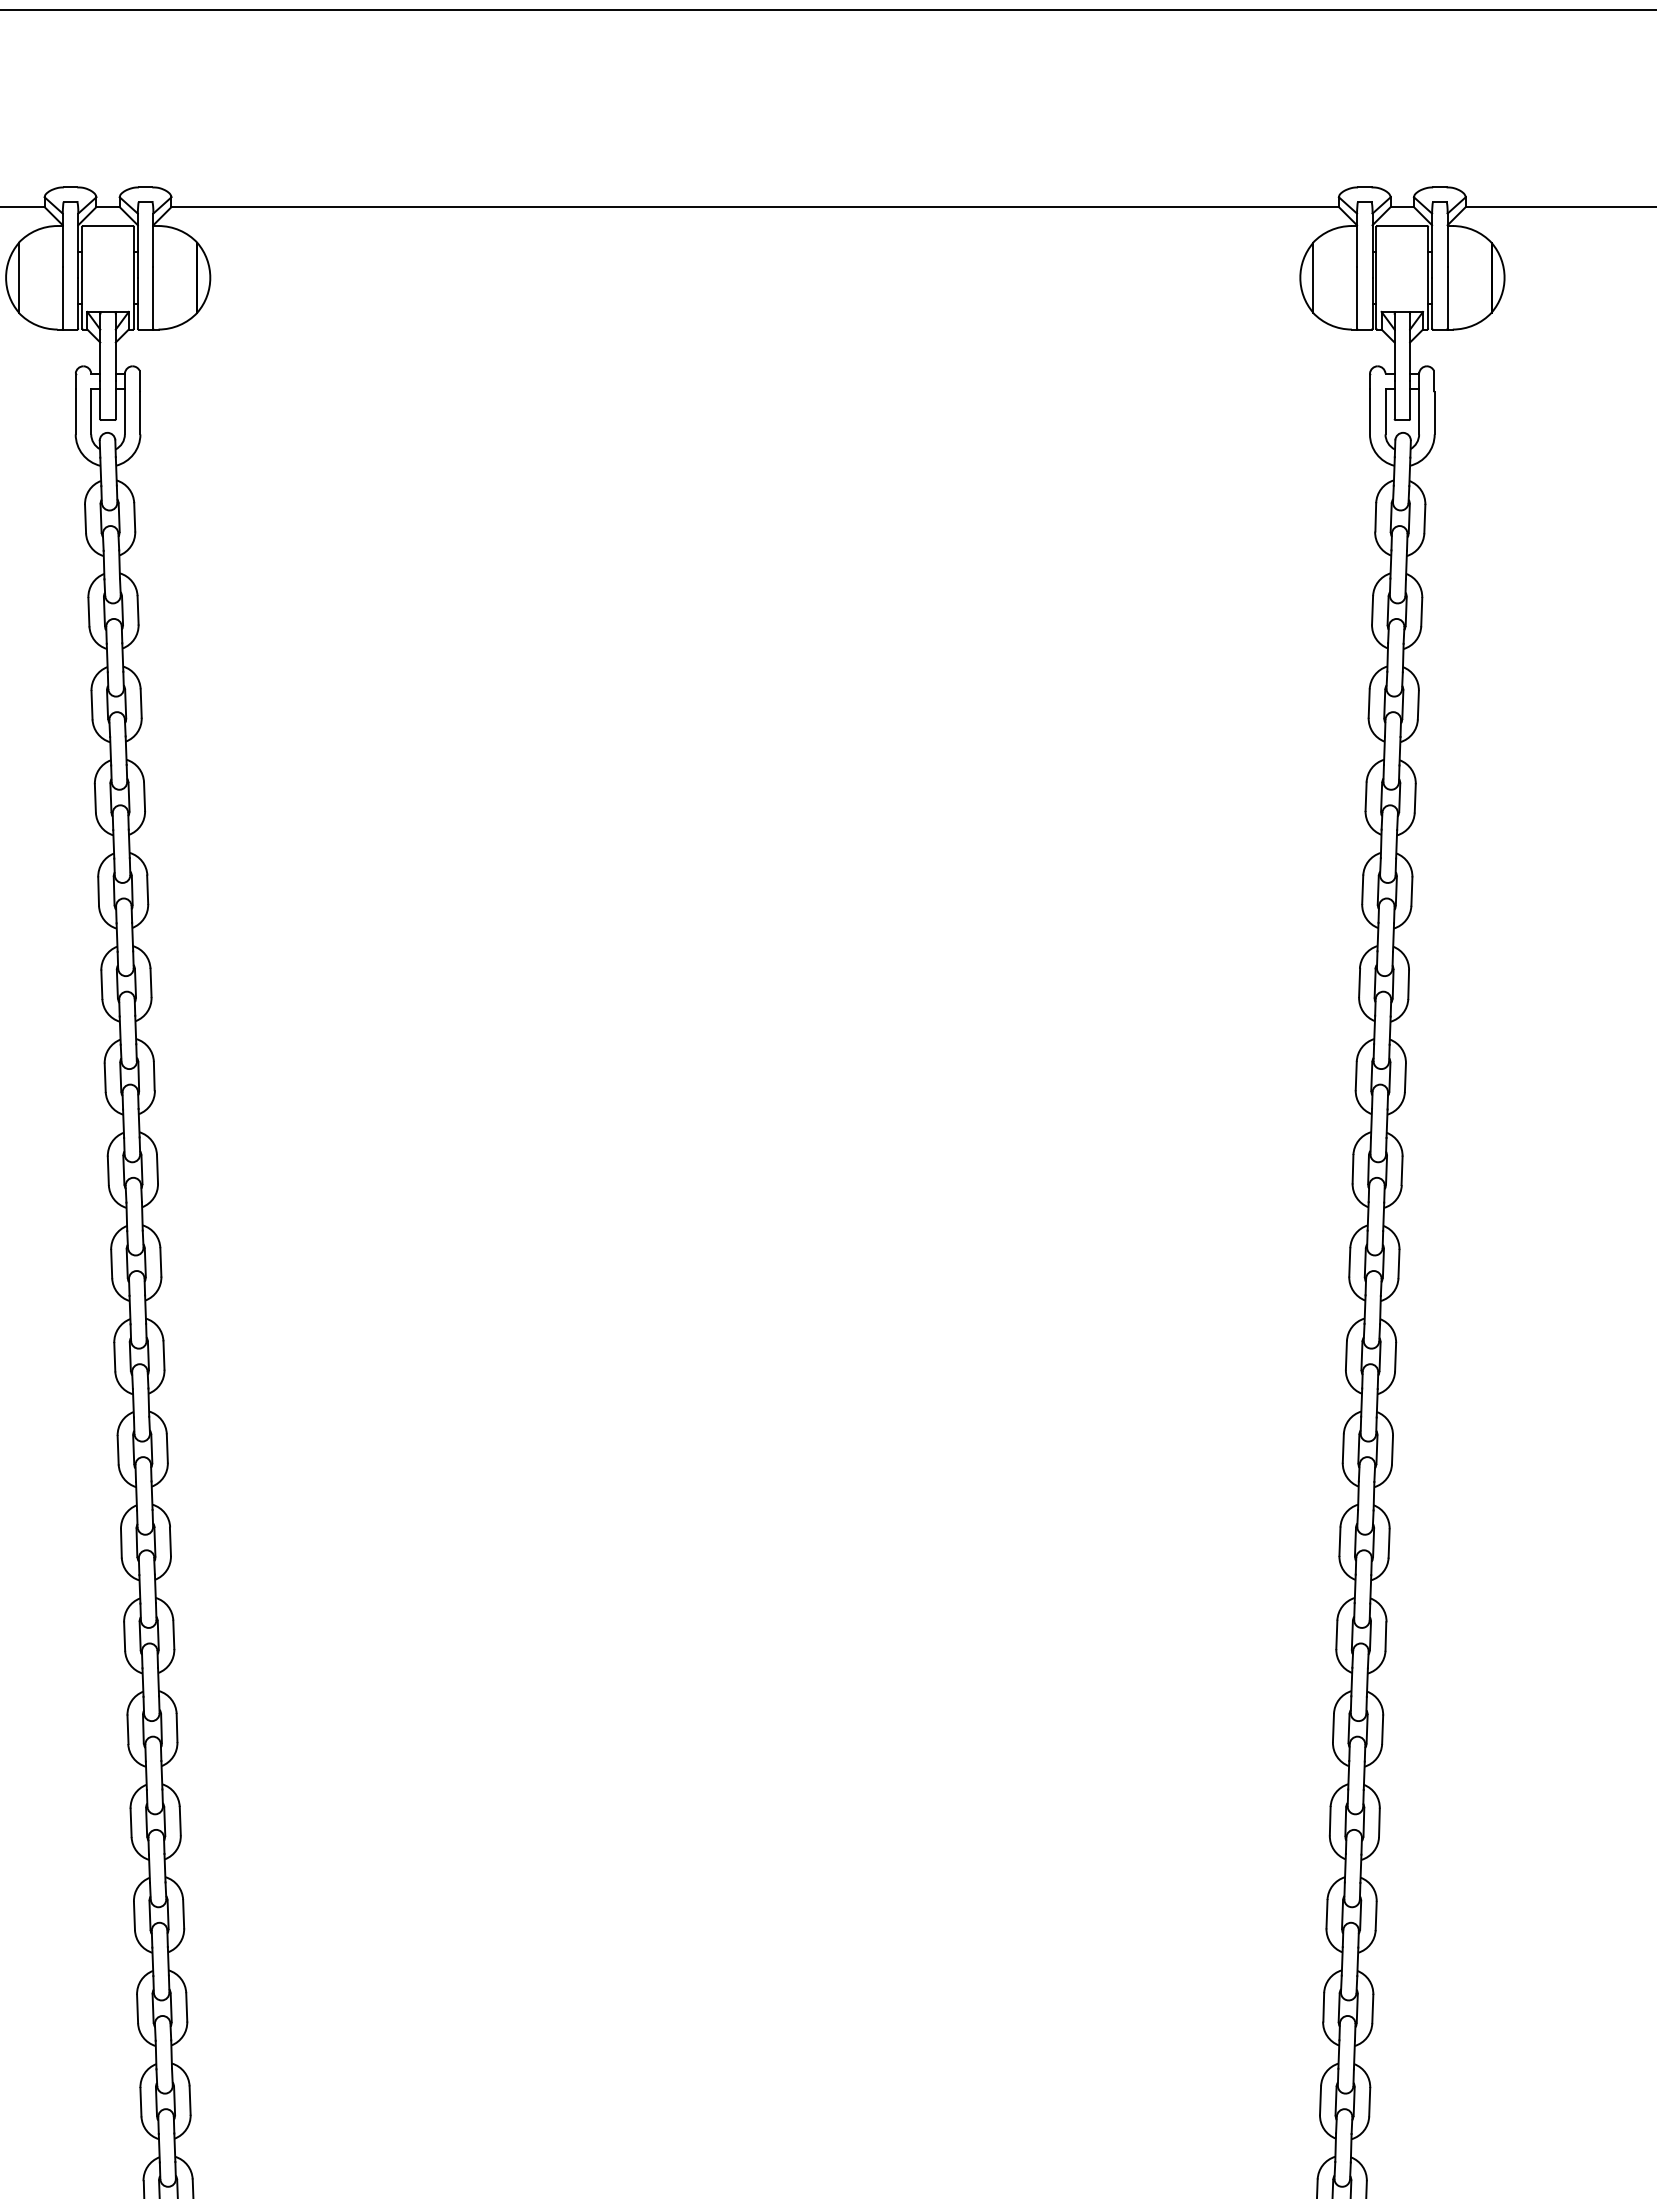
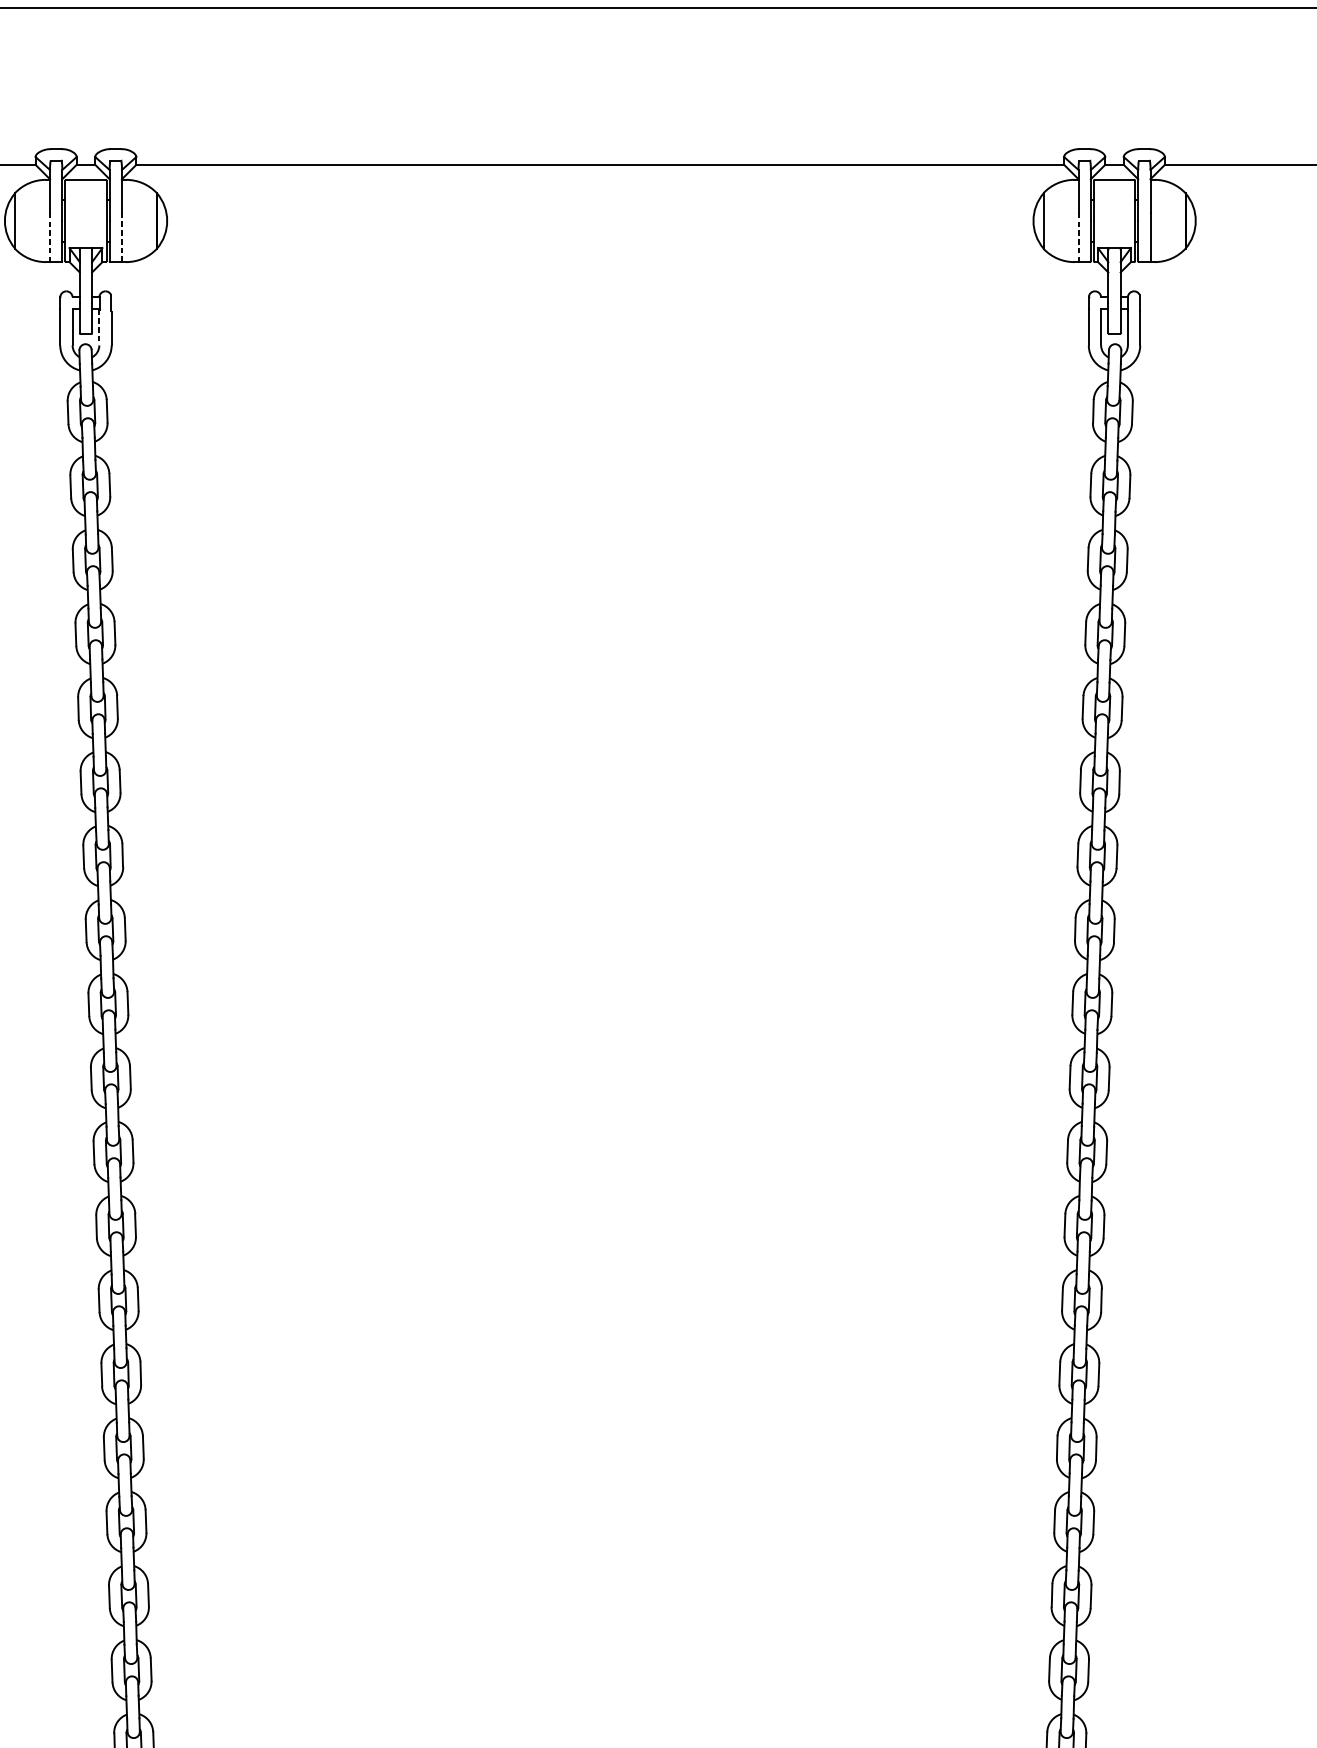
line: (62, 298) -> (49, 237), solid -> dashed
line: (153, 298) -> (122, 237), solid -> dashed
line: (1357, 298) -> (1078, 237), solid -> dashed
line: (124, 411) -> (99, 327), solid -> dashed

